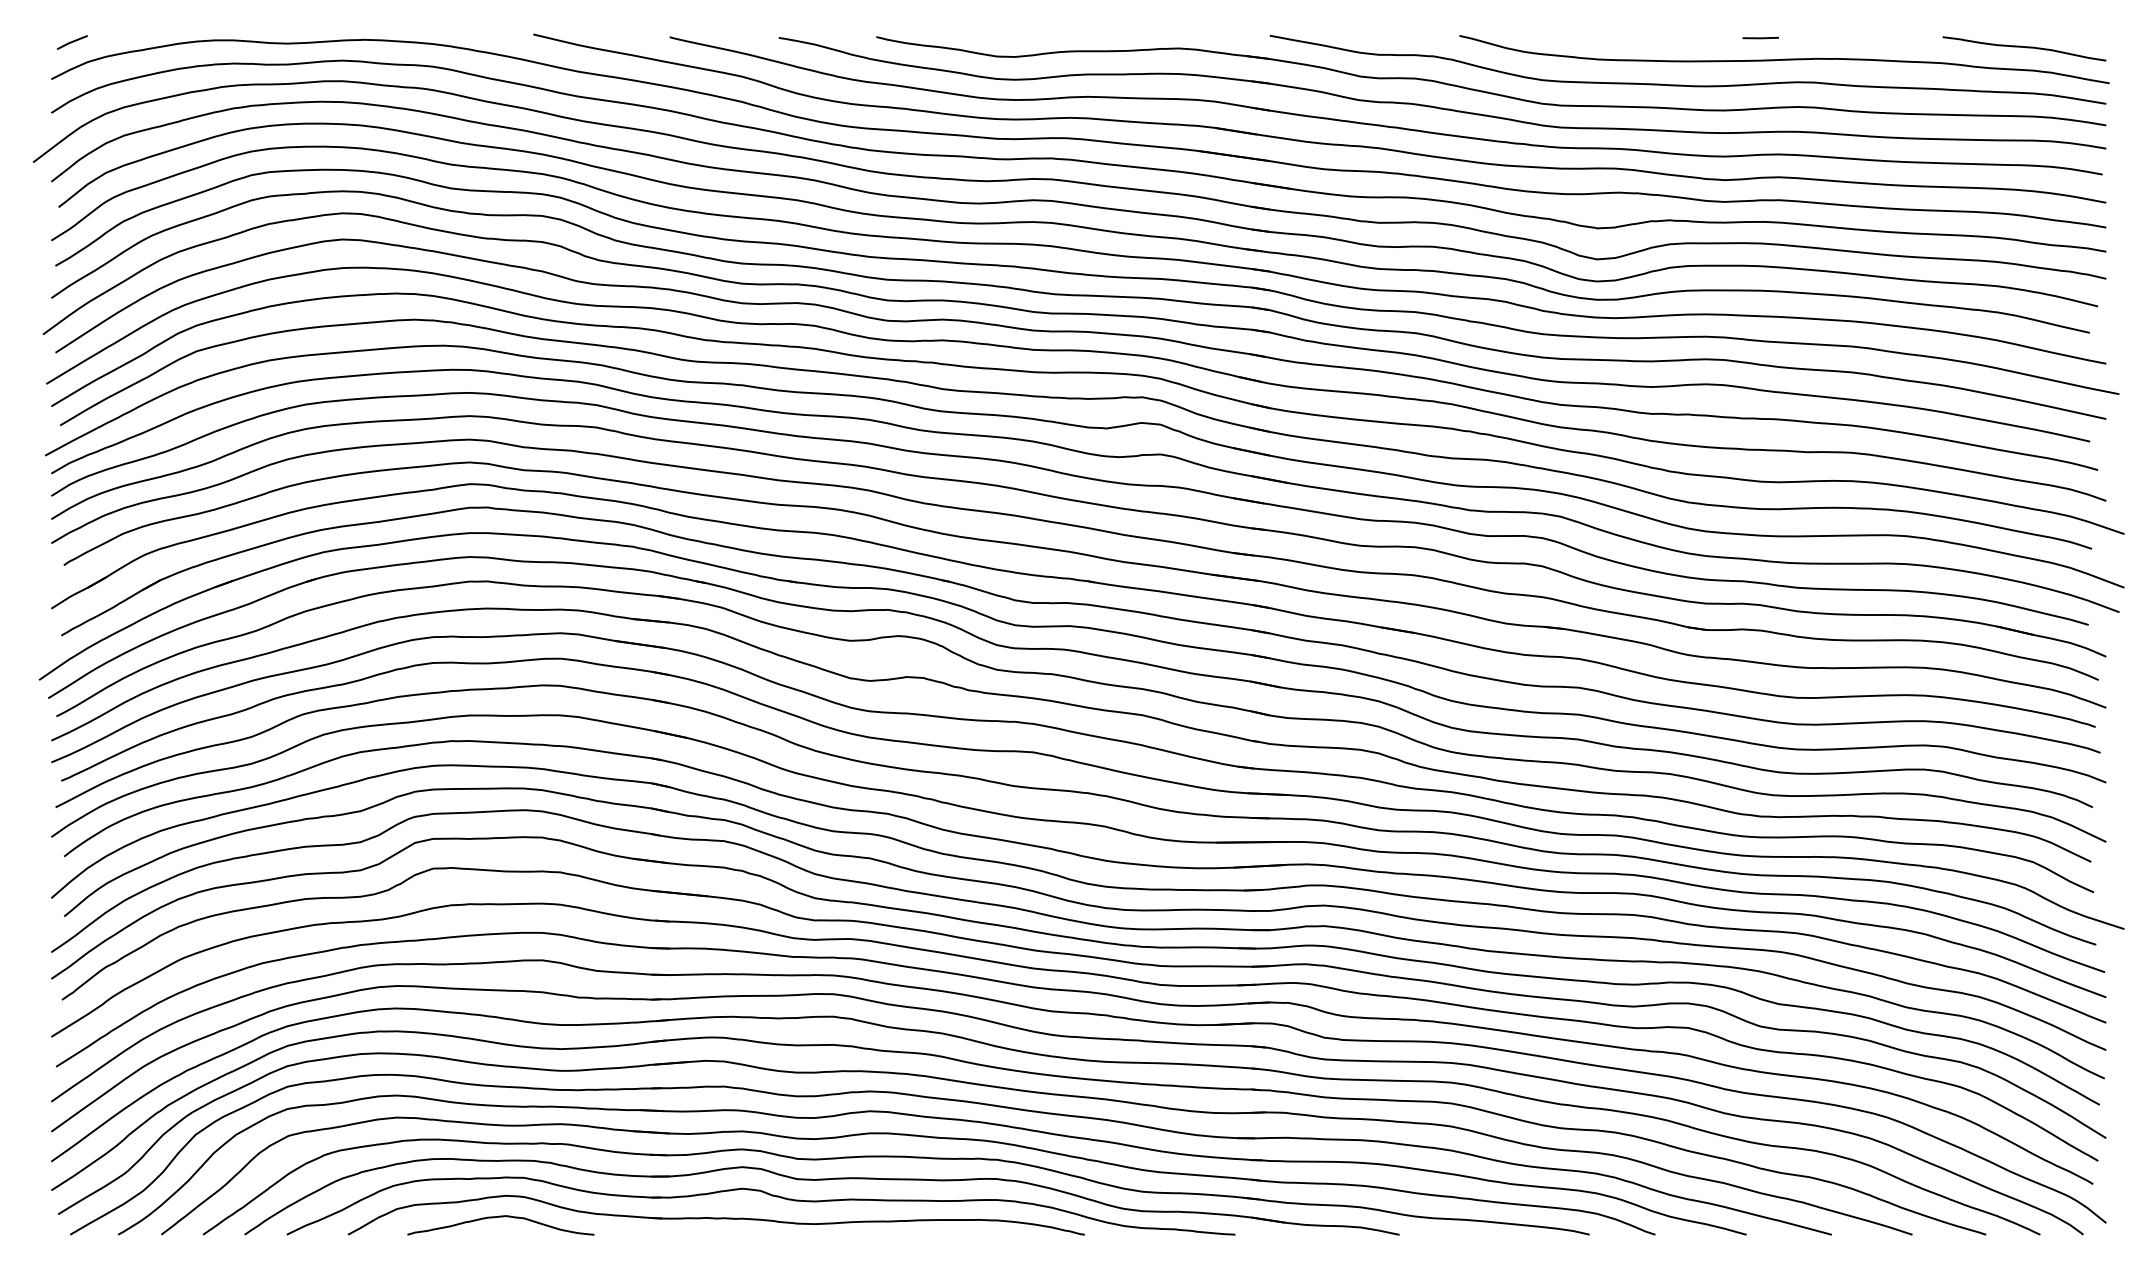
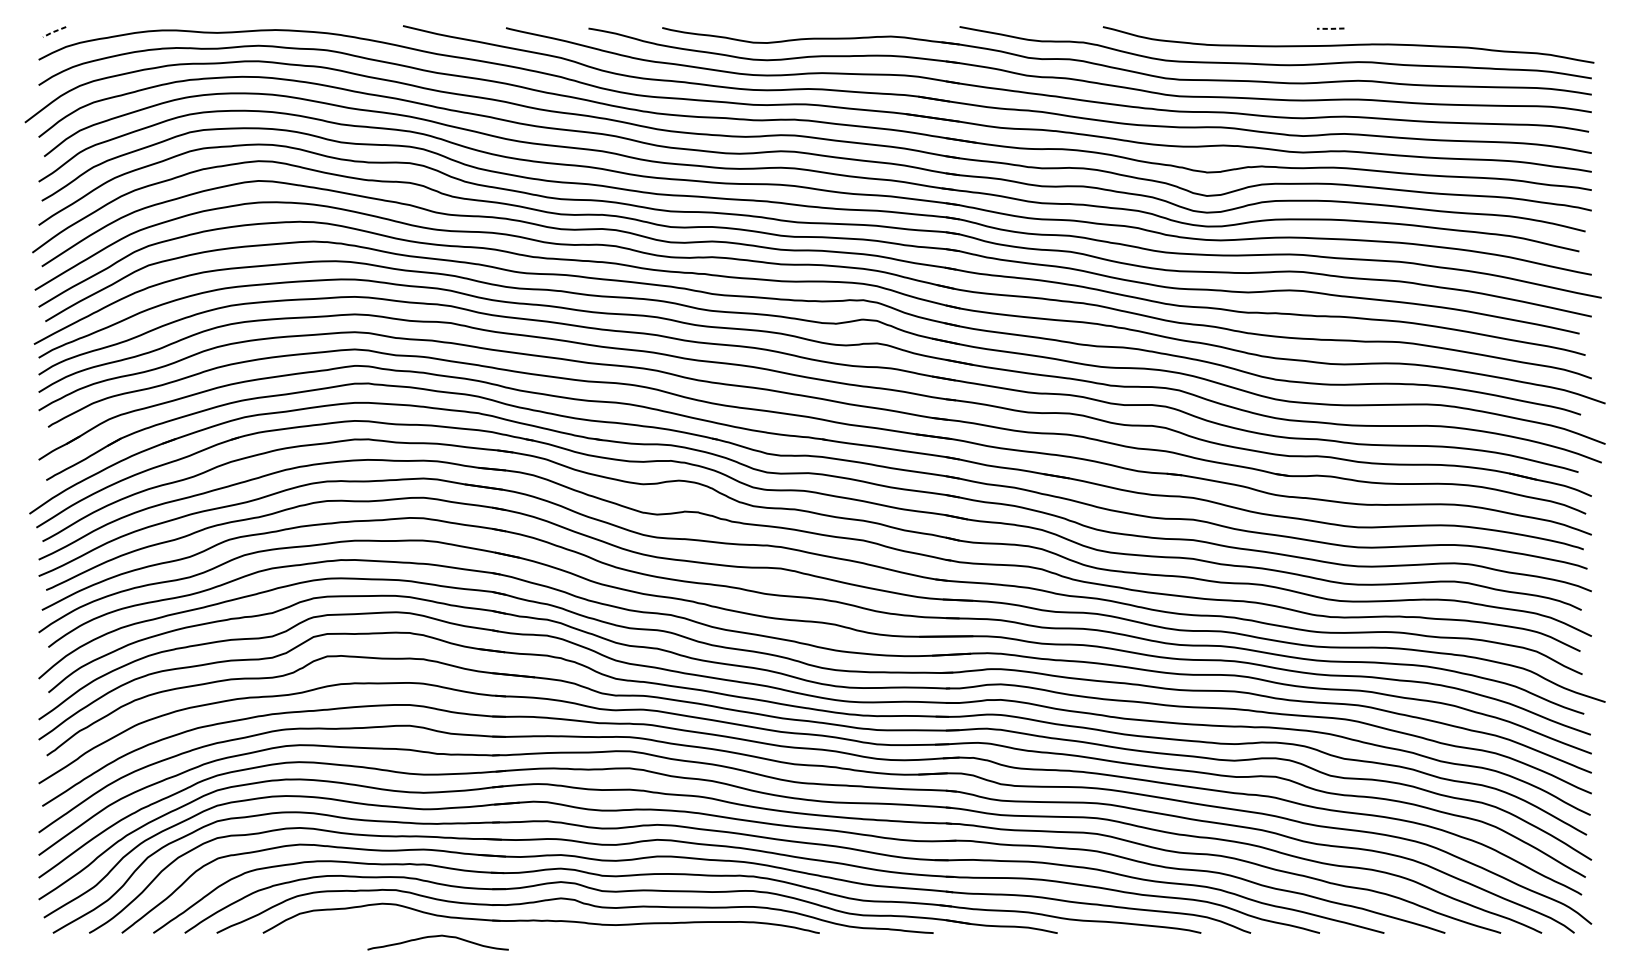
line: (1760, 38) -> (1330, 29), solid -> dashed
line: (70, 42) -> (53, 32), solid -> dashed
curve: (2024, 47) -> (1529, 35), removed
curve: (500, 1217) -> (437, 936), moved

